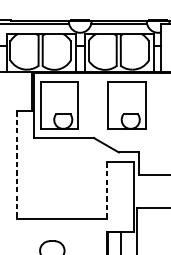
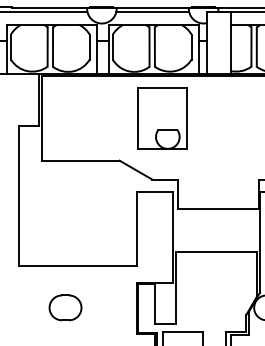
part: (59, 105) -> (74, 118), removed
line: (17, 165) -> (19, 196), dashed -> solid
line: (107, 190) -> (137, 229), dashed -> solid

